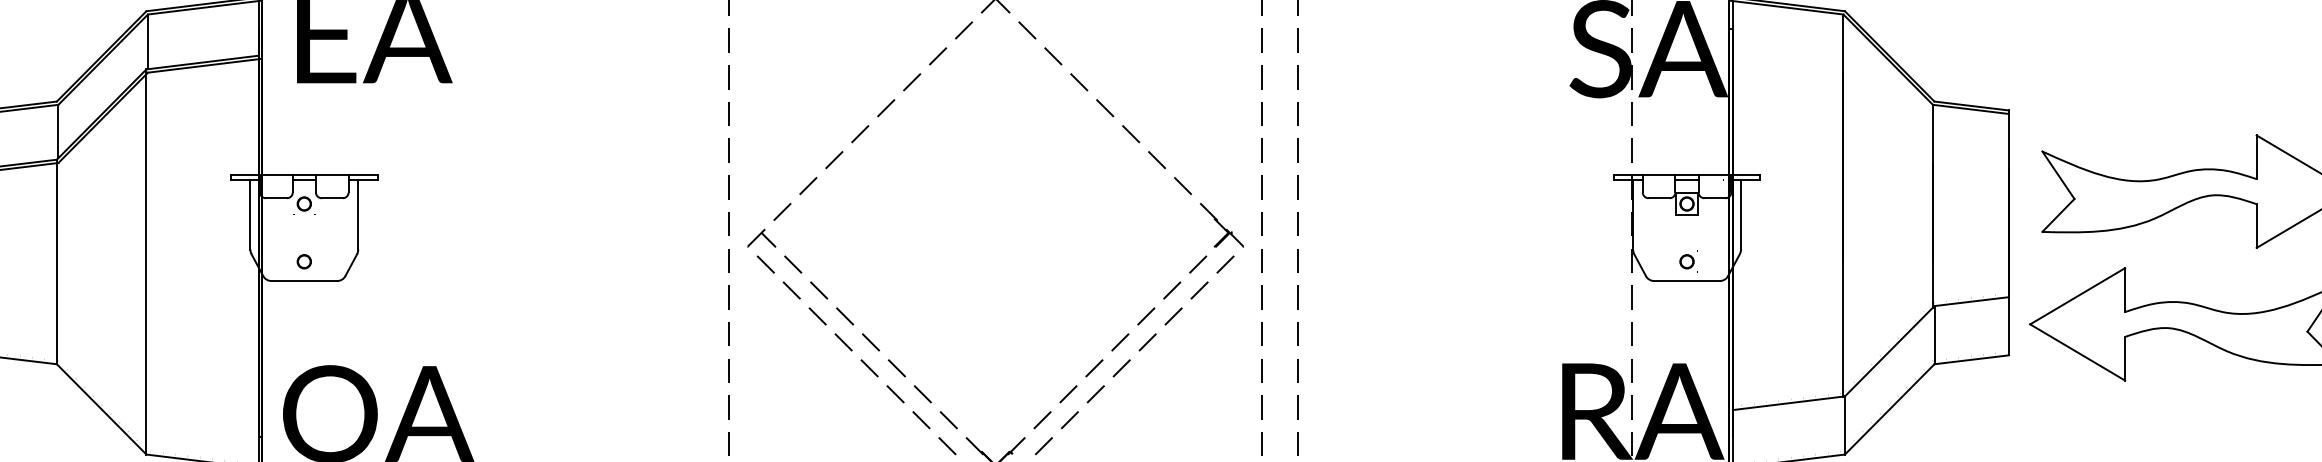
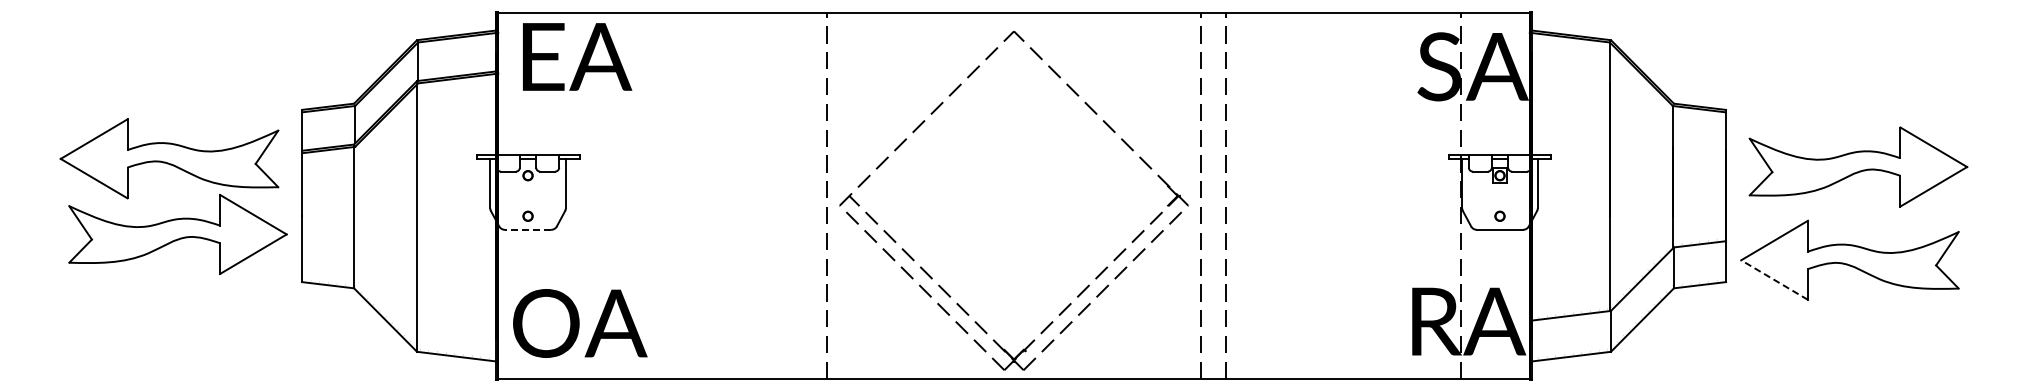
line: (303, 280) -> (527, 229), solid -> dashed
line: (2077, 353) -> (1774, 280), solid -> dashed

